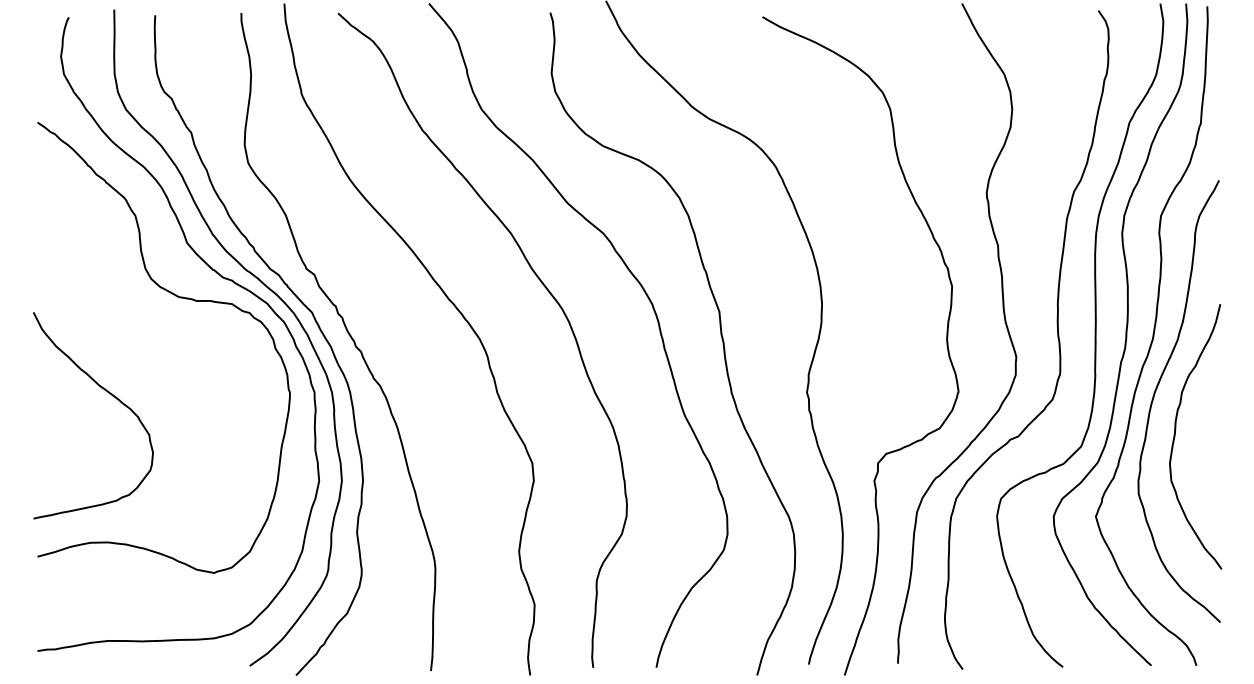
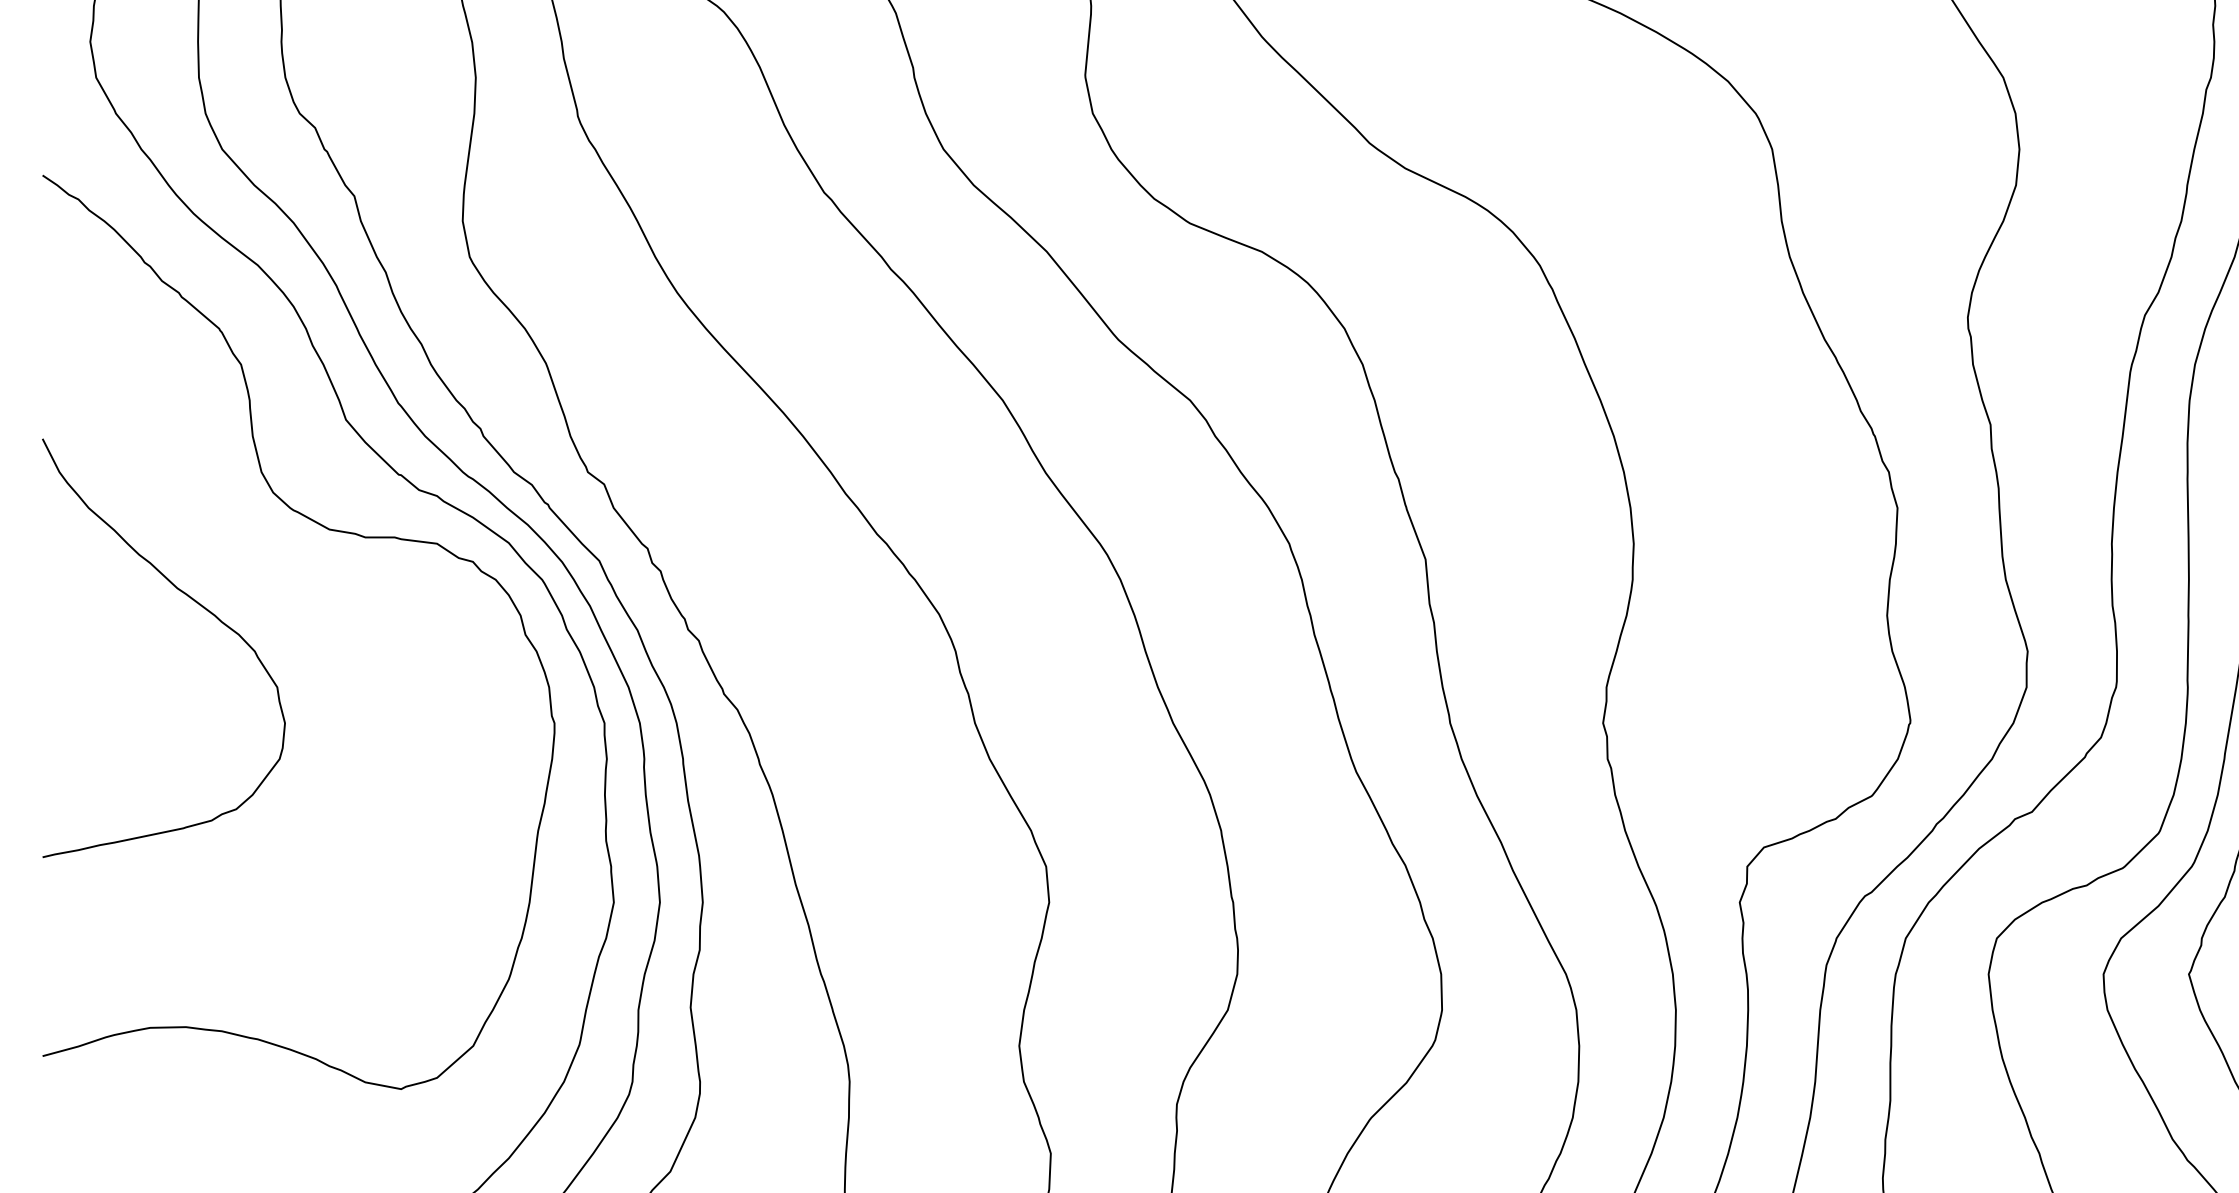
curve: (108, 393) -> (194, 603), moved

